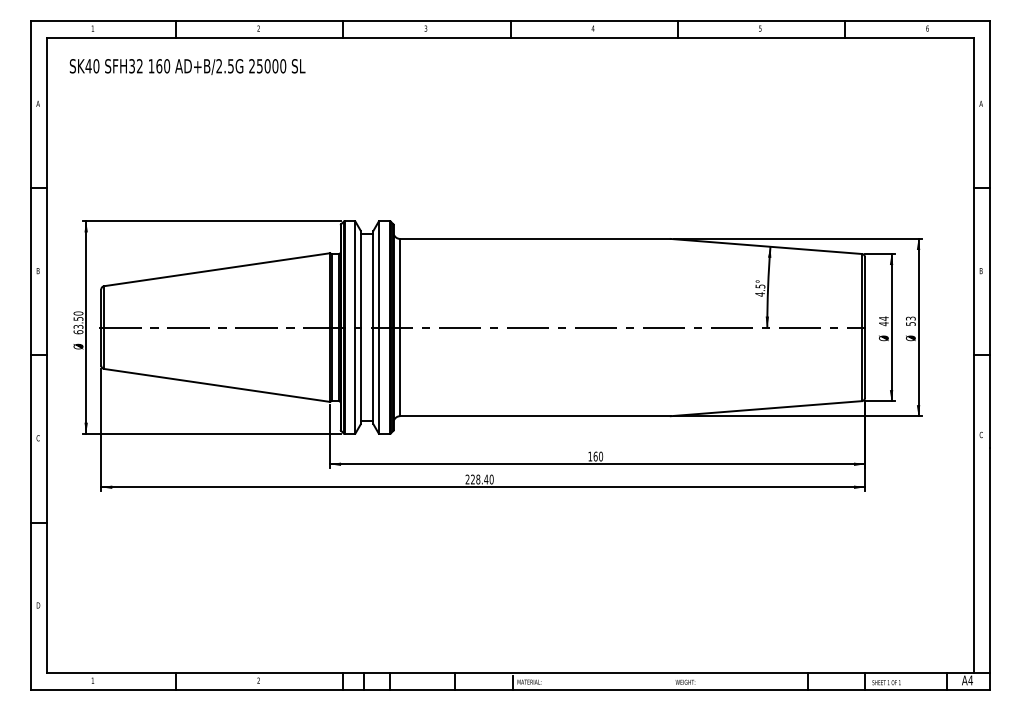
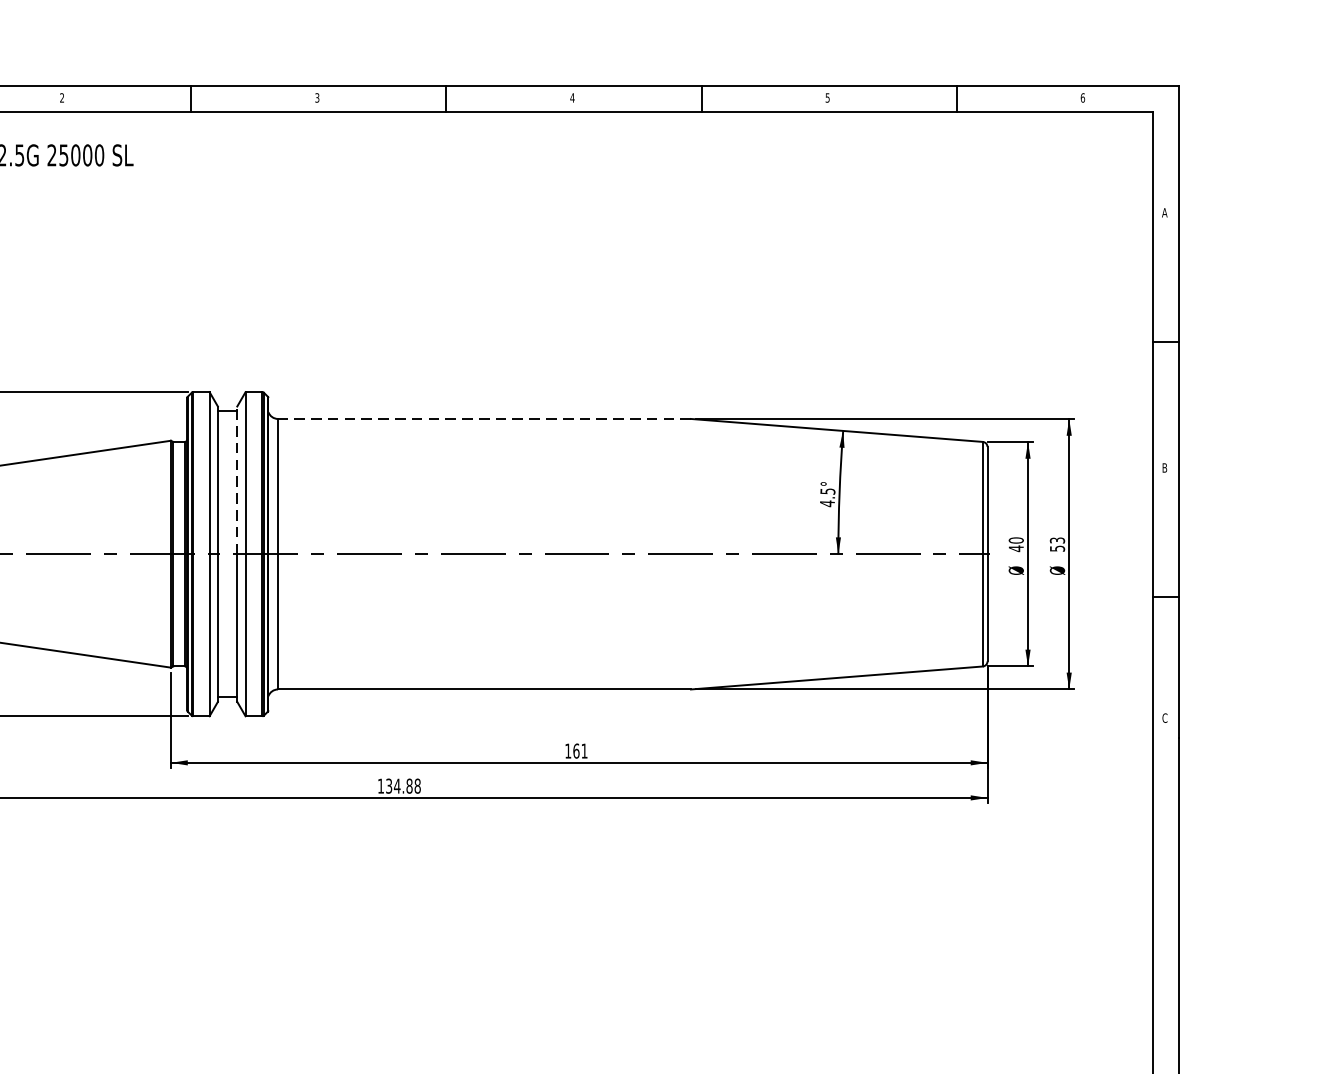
line: (534, 238) -> (483, 418), solid -> dashed
line: (373, 278) -> (237, 479), solid -> dashed
text: (883, 318) -> (1015, 540), 44 -> 40
text: (601, 456) -> (585, 750), 160 -> 161
text: (479, 479) -> (399, 786), 228.40 -> 134.88

